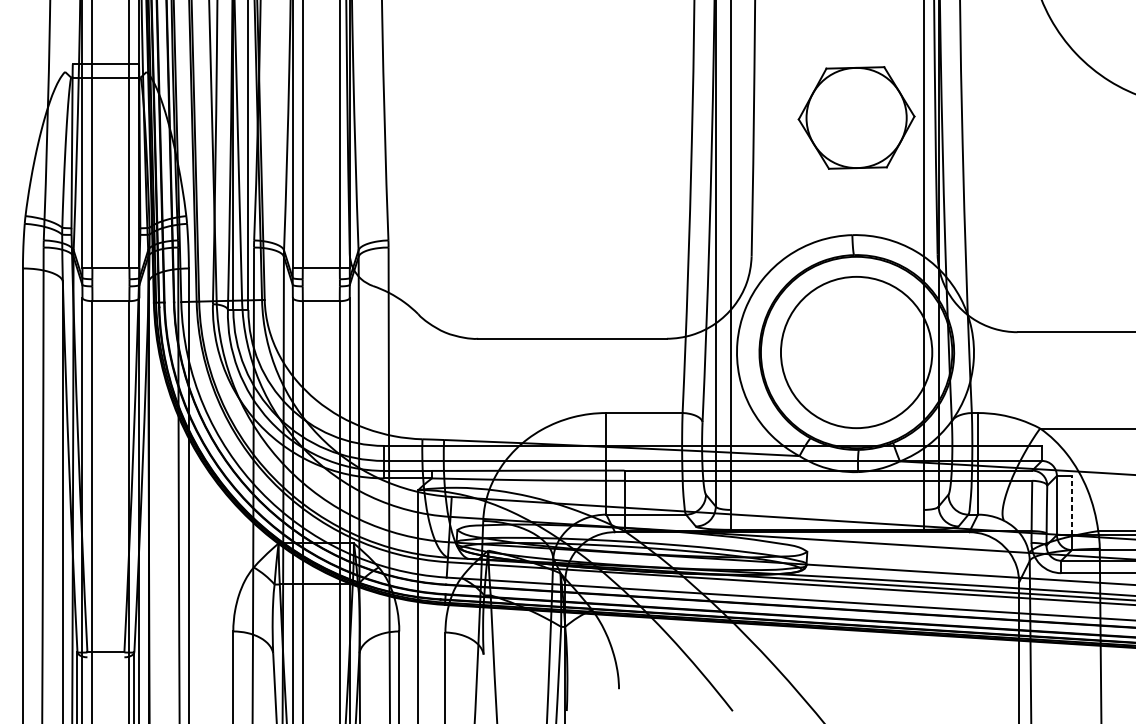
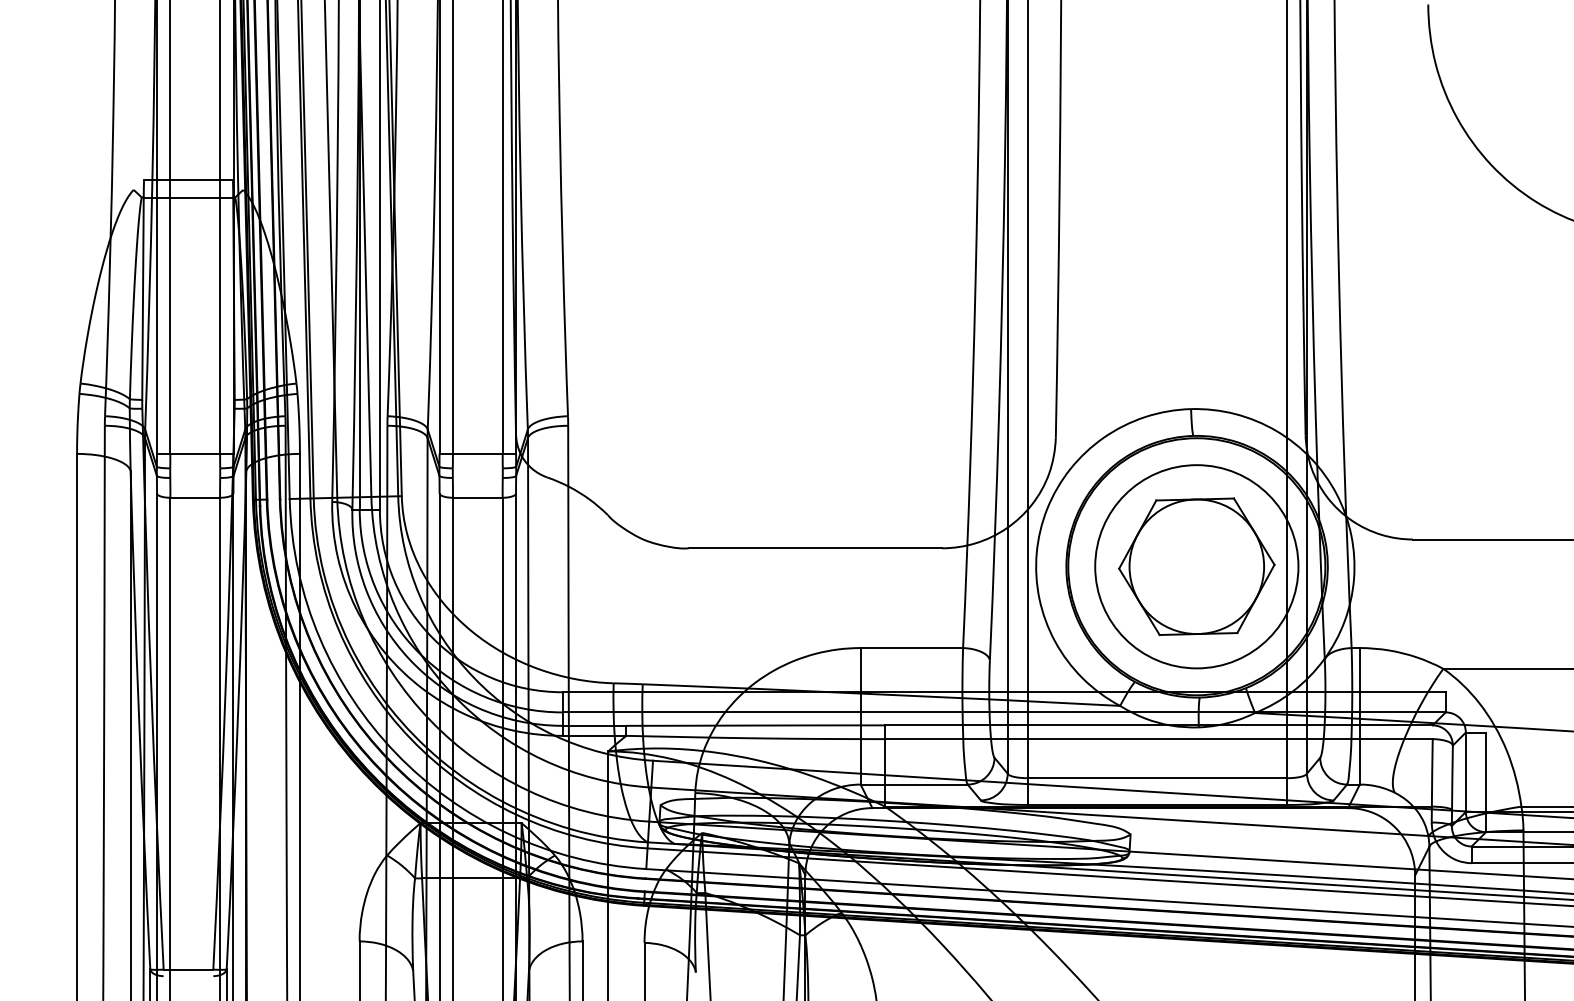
part: (856, 117) -> (1196, 566), moved
line: (1072, 505) -> (1486, 772), dashed -> solid
line: (826, 510) -> (1156, 778), added

